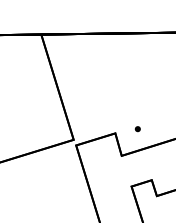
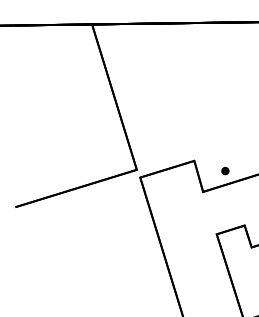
part: (137, 129) -> (225, 171), moved

